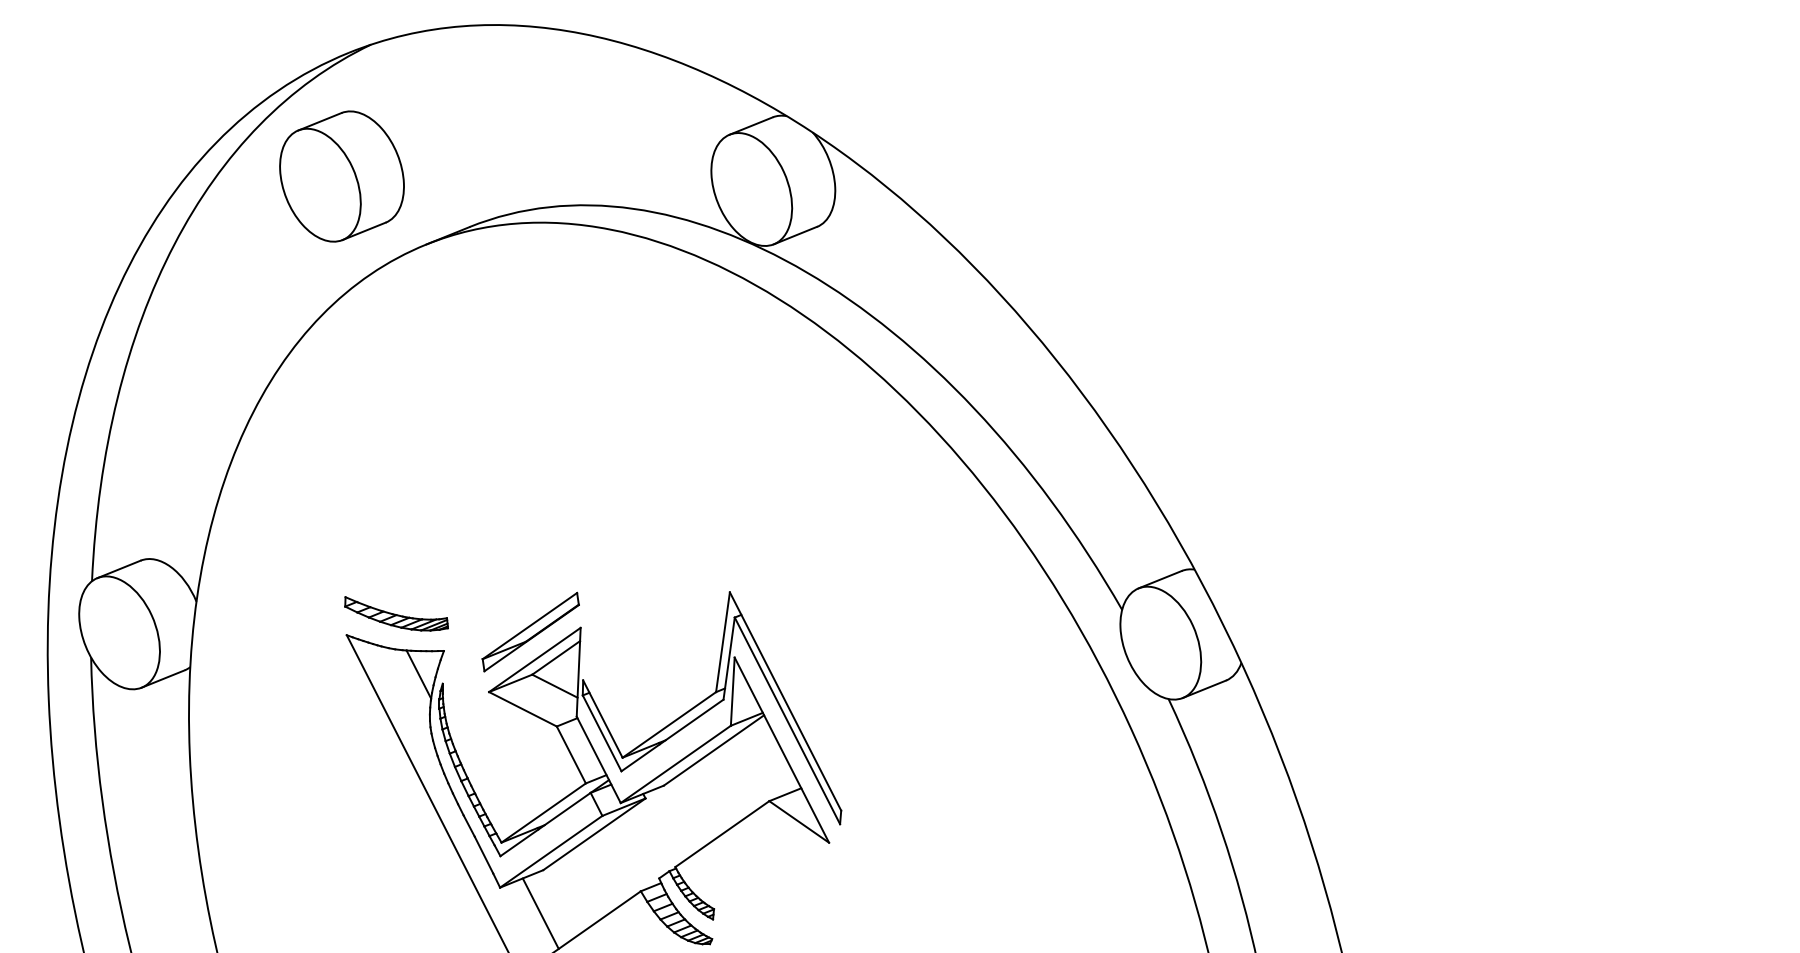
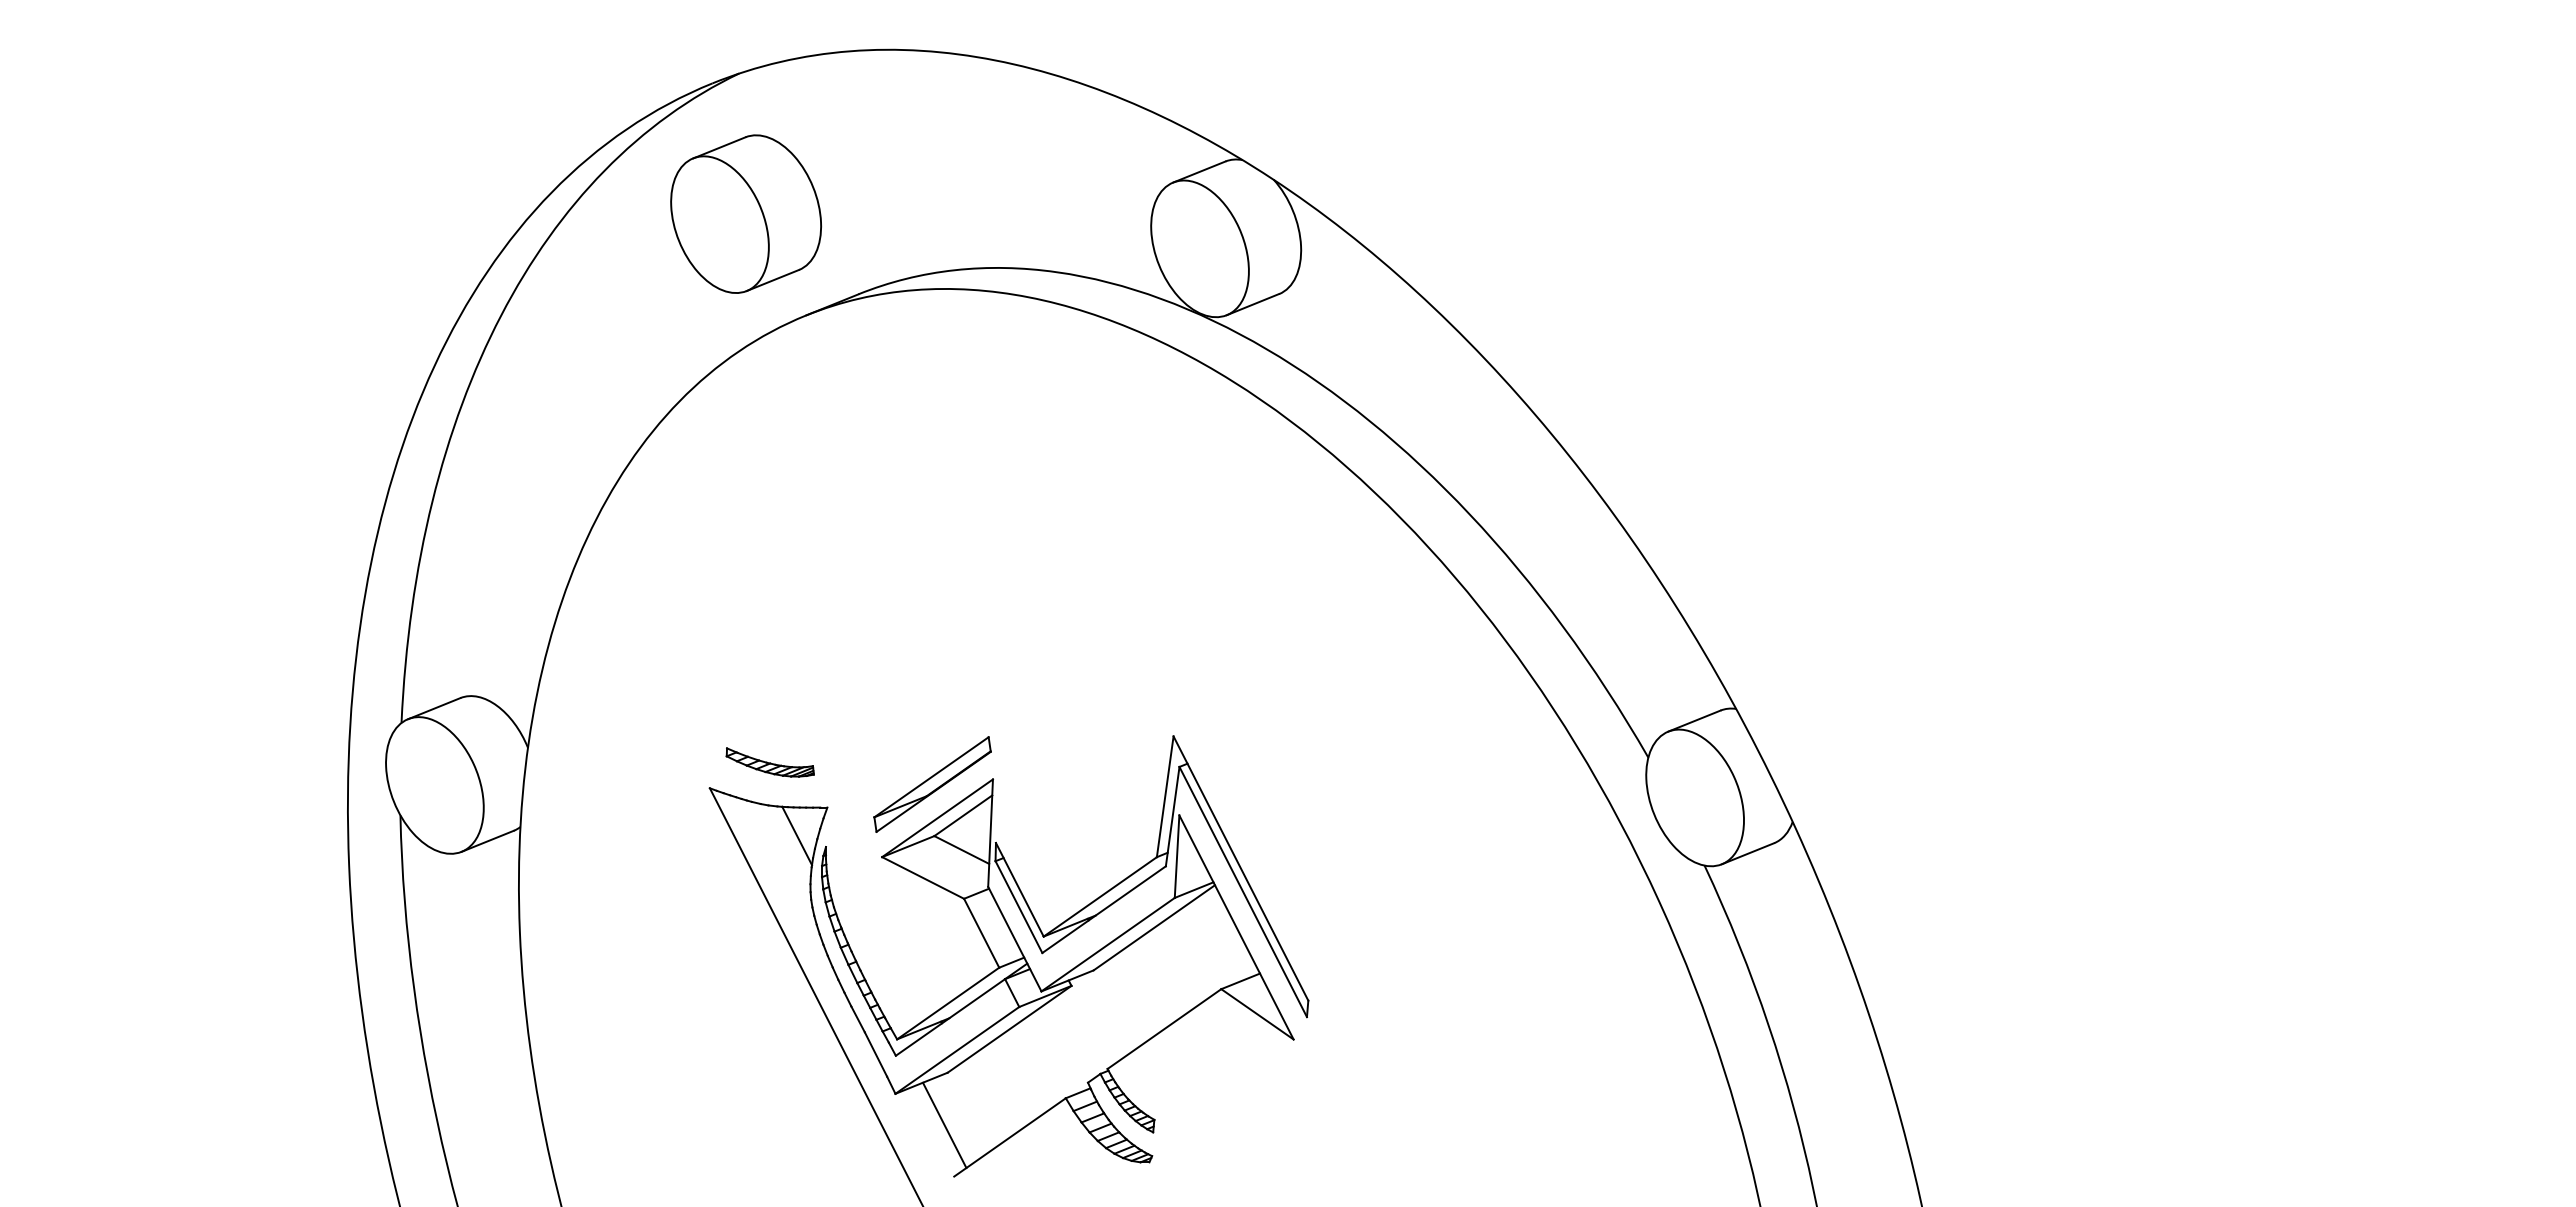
part: (341, 176) -> (745, 213), moved
part: (396, 613) -> (770, 762), size x0.7

